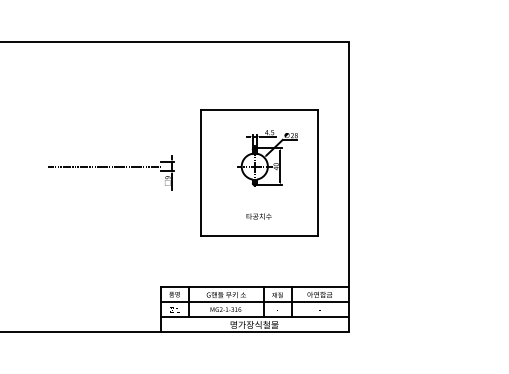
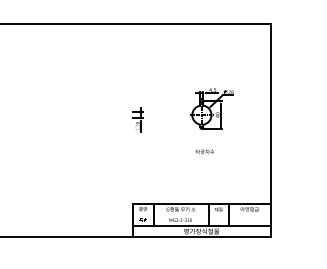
line: (104, 166) -> (91, 115), removed
part: (259, 172) -> (205, 119), removed
line: (253, 302) -> (200, 214), removed

